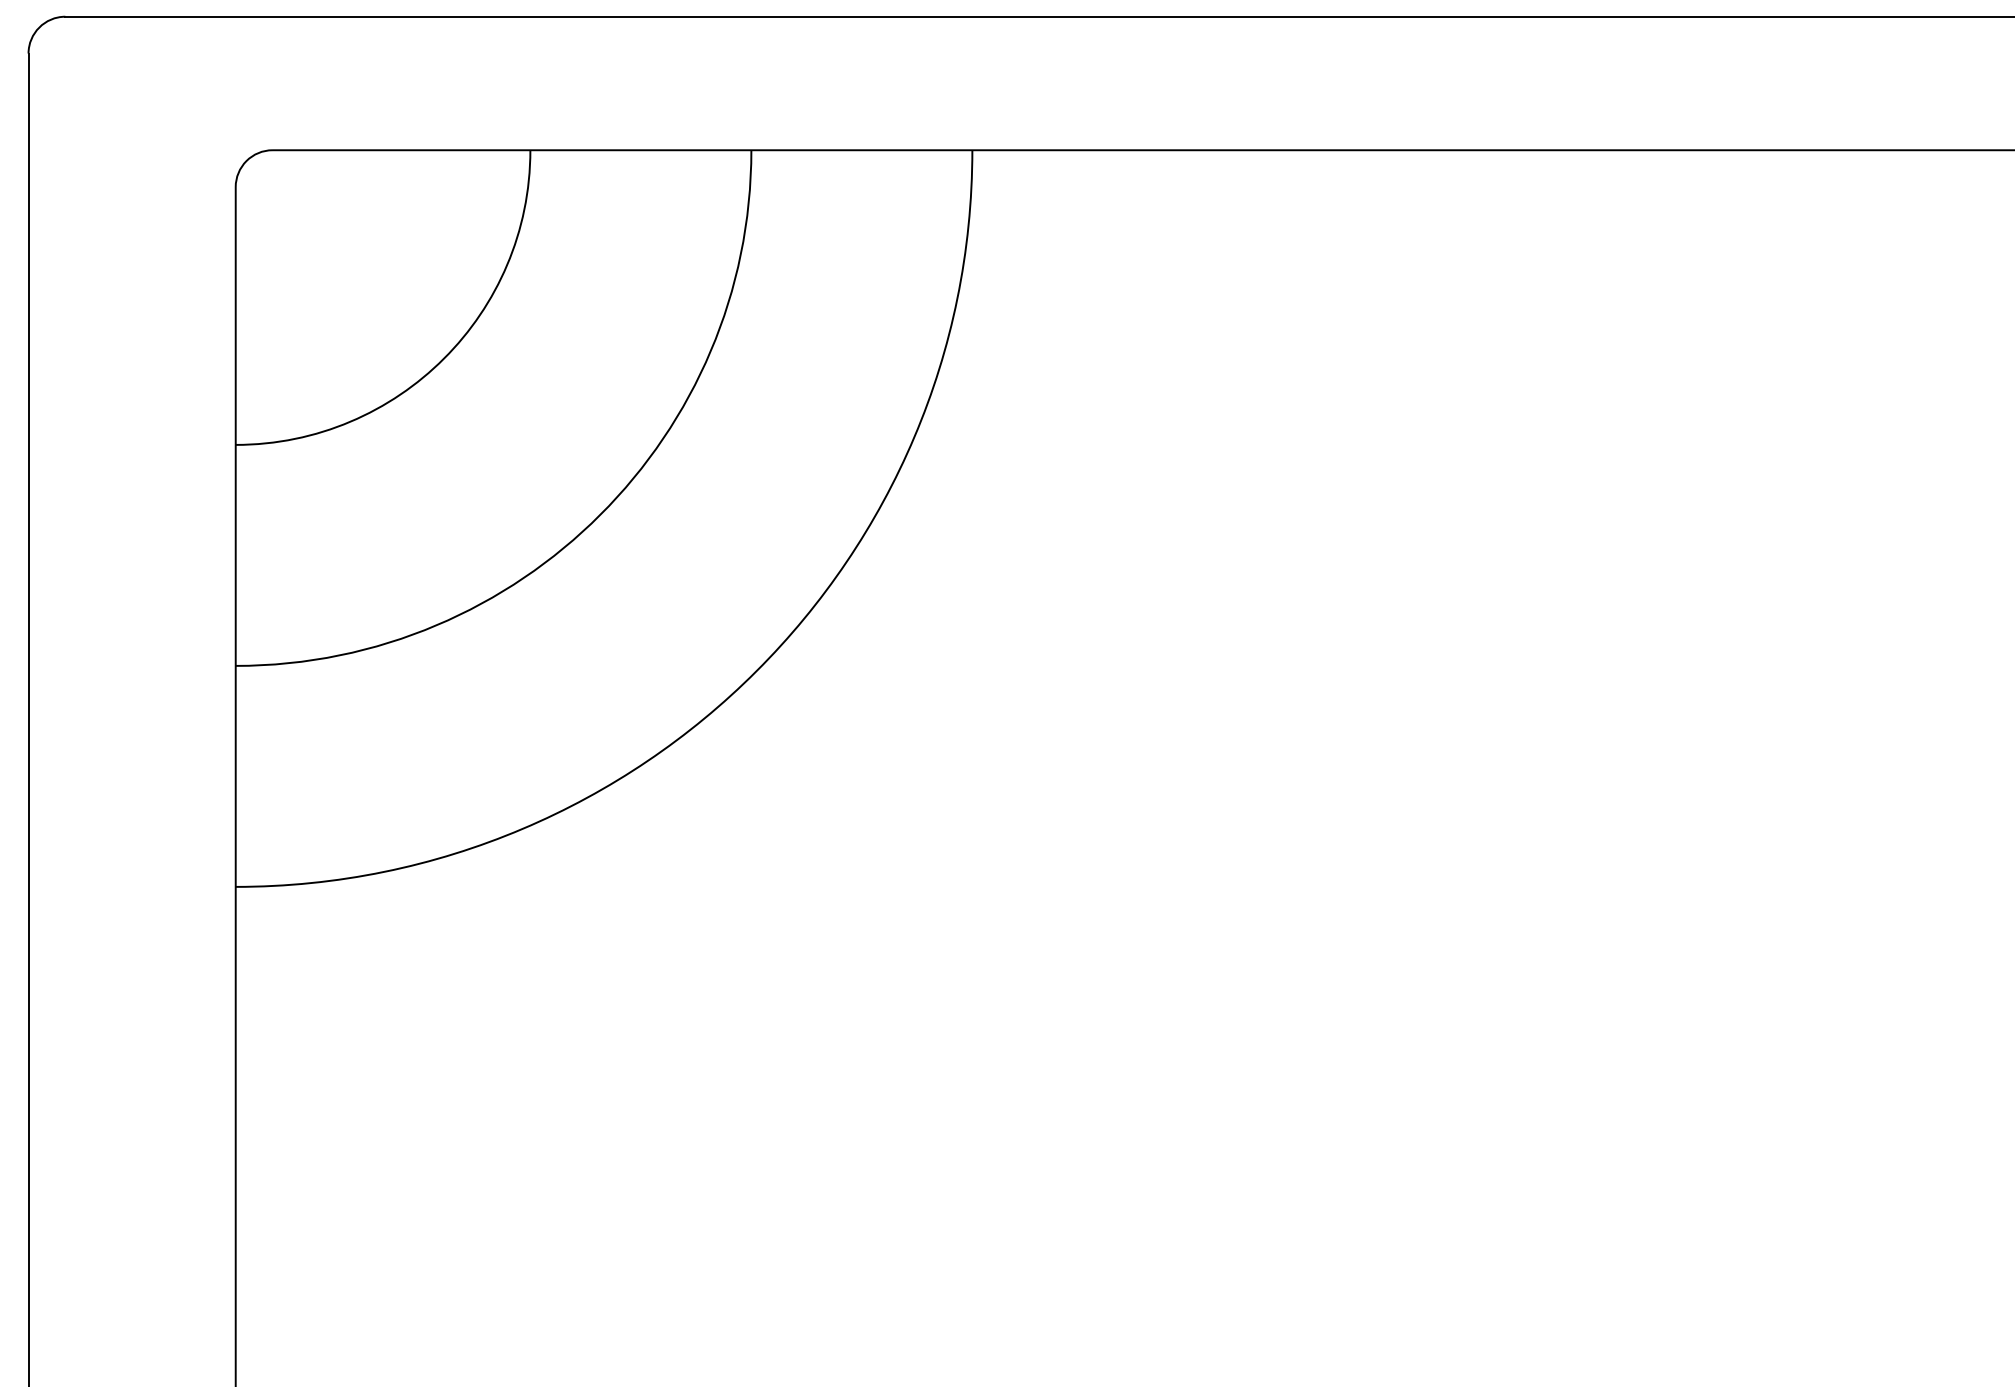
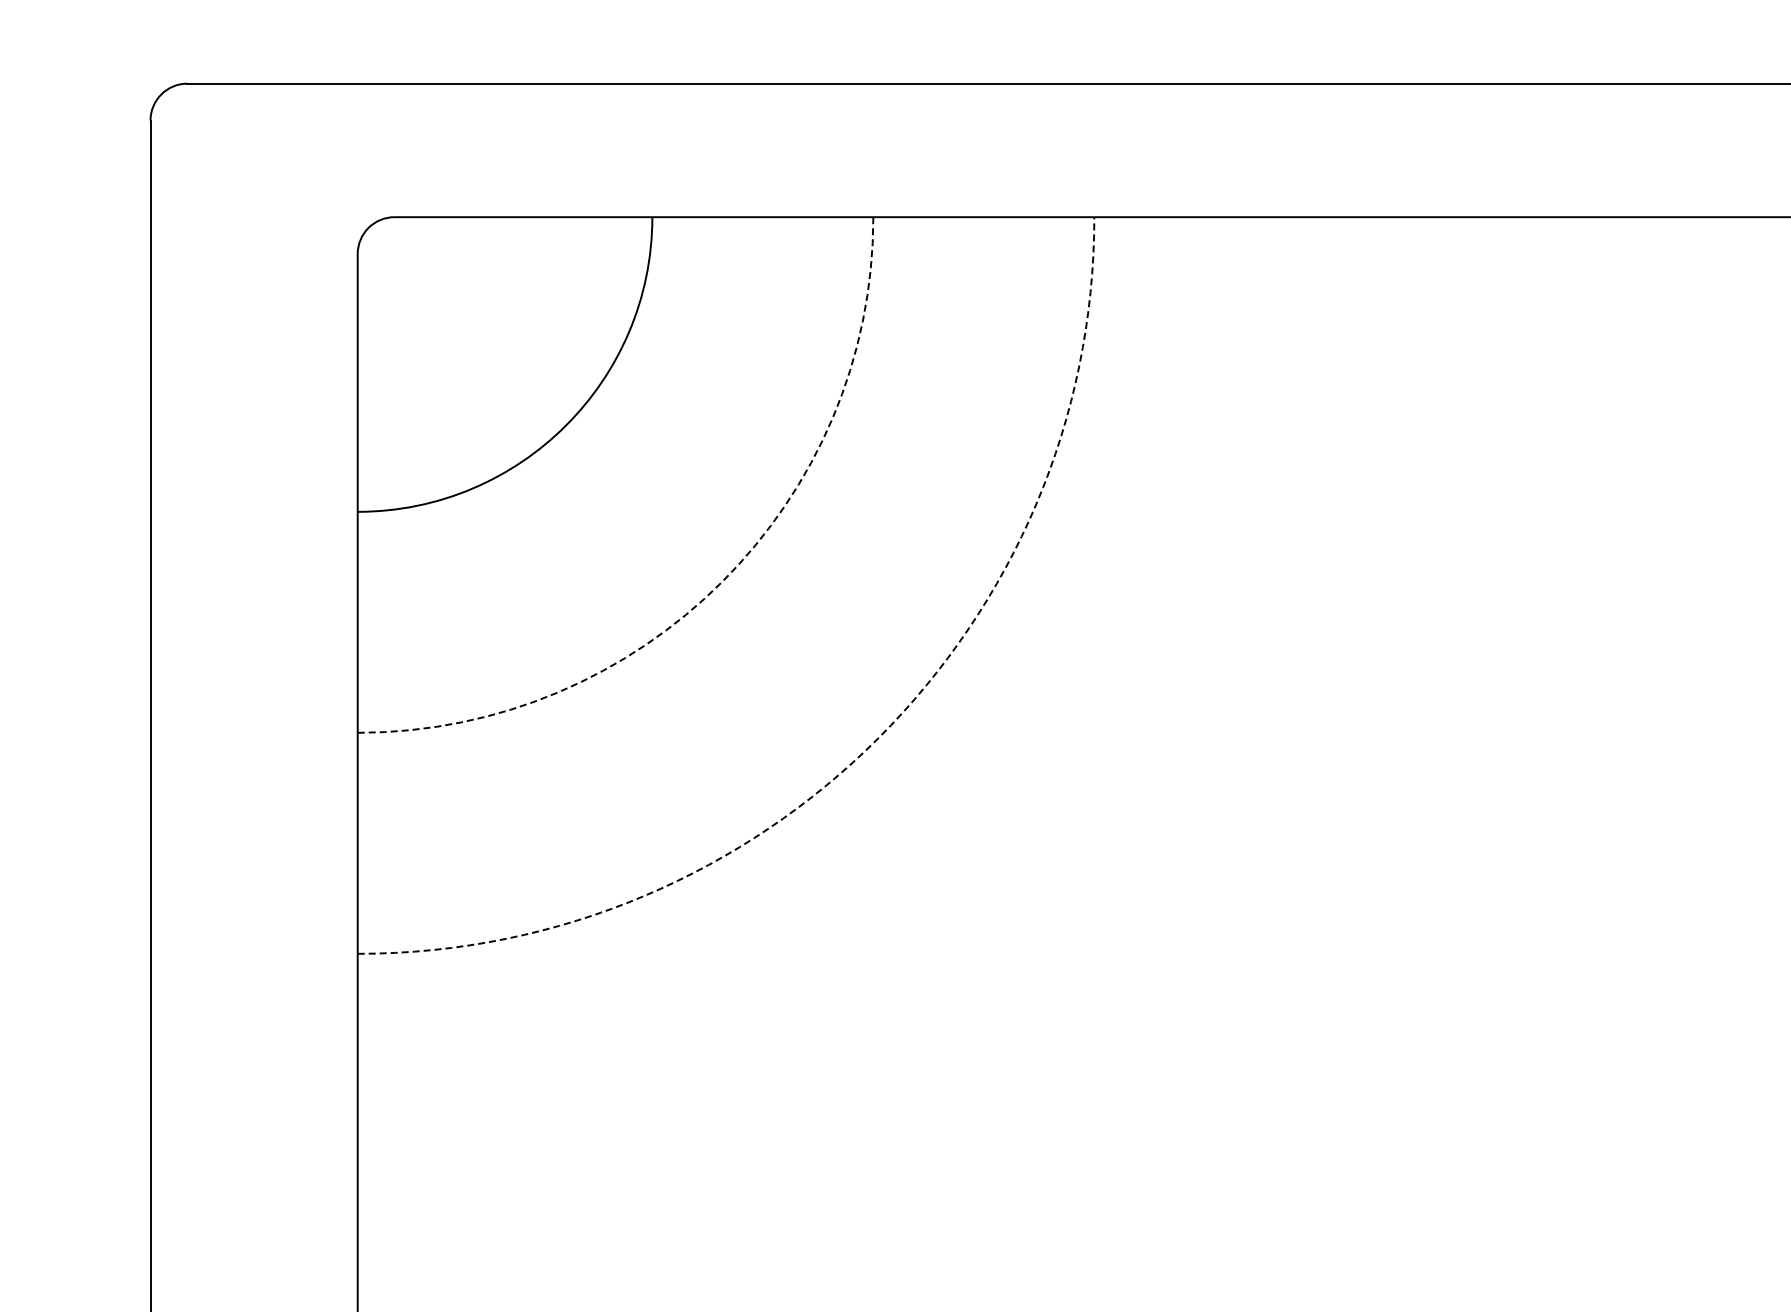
arc: (600, 514) -> (722, 581), solid -> dashed
arc: (756, 671) -> (878, 738), solid -> dashed

